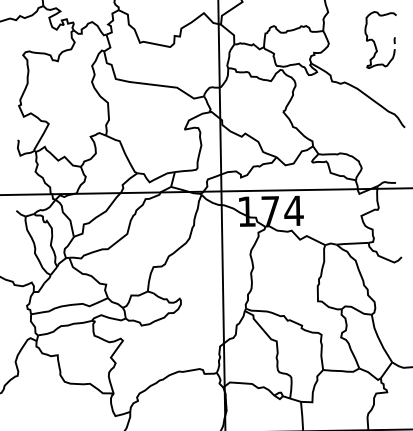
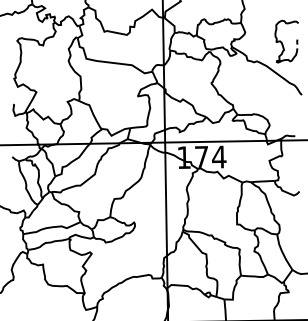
part: (380, 39) -> (286, 41), moved

